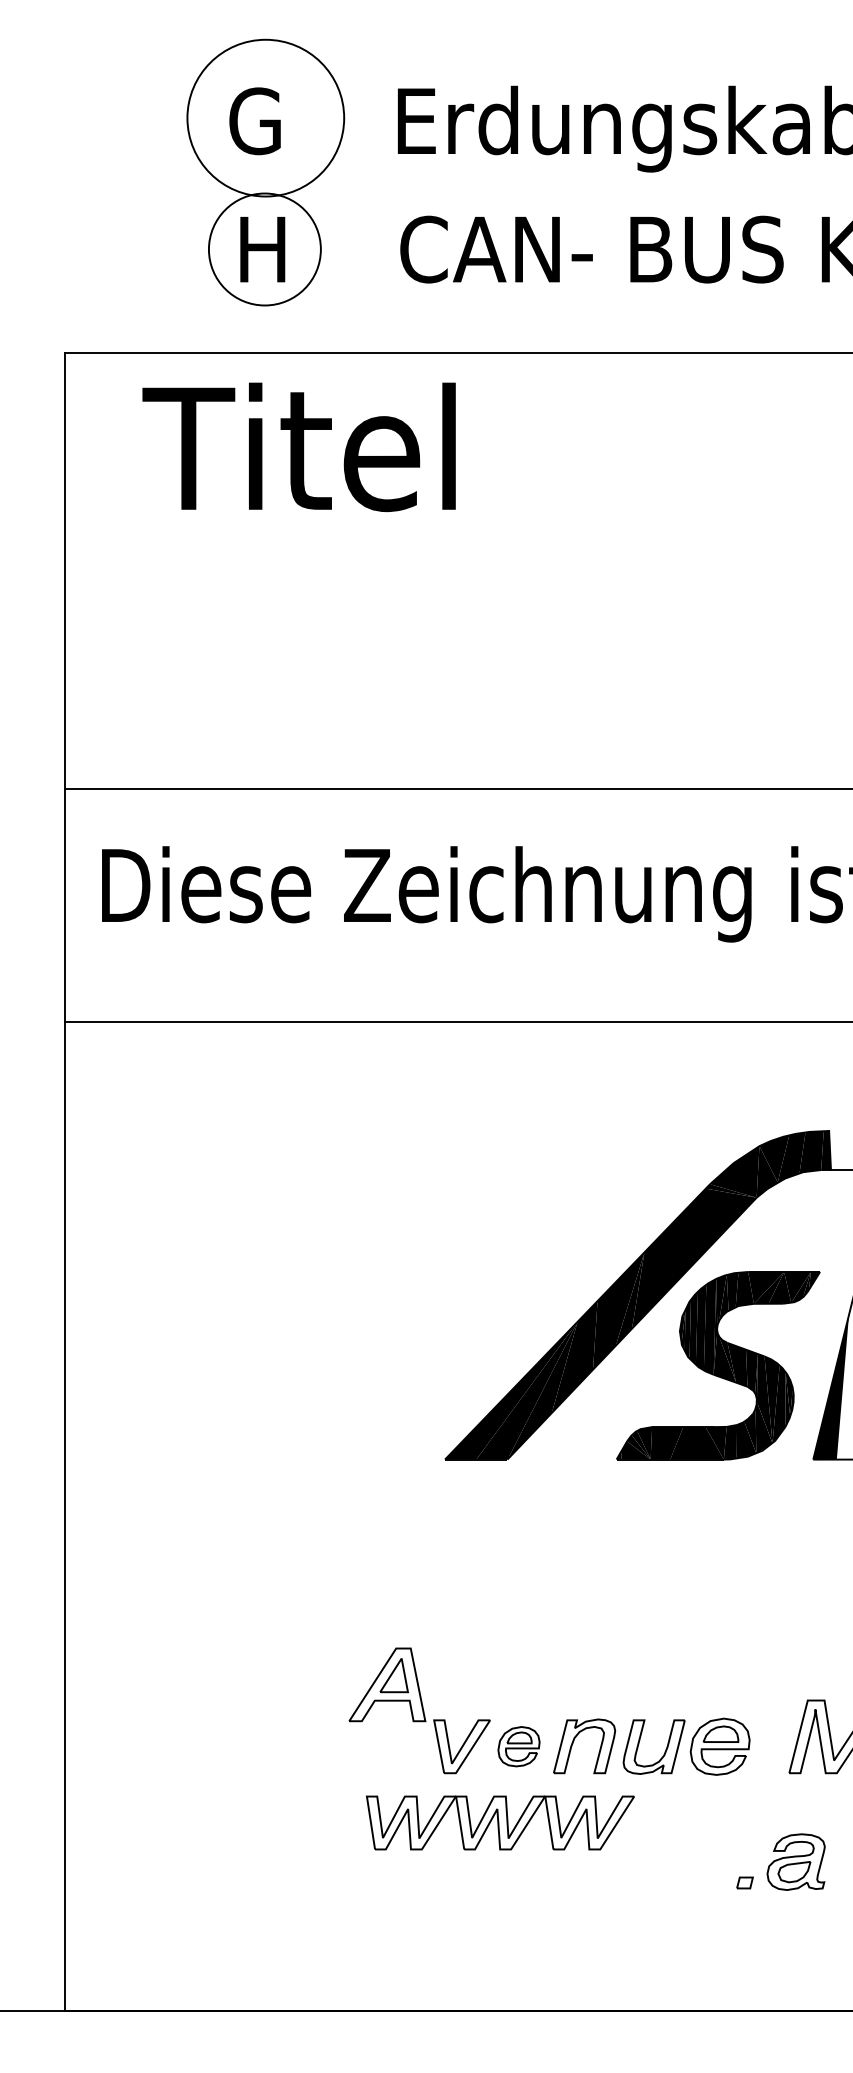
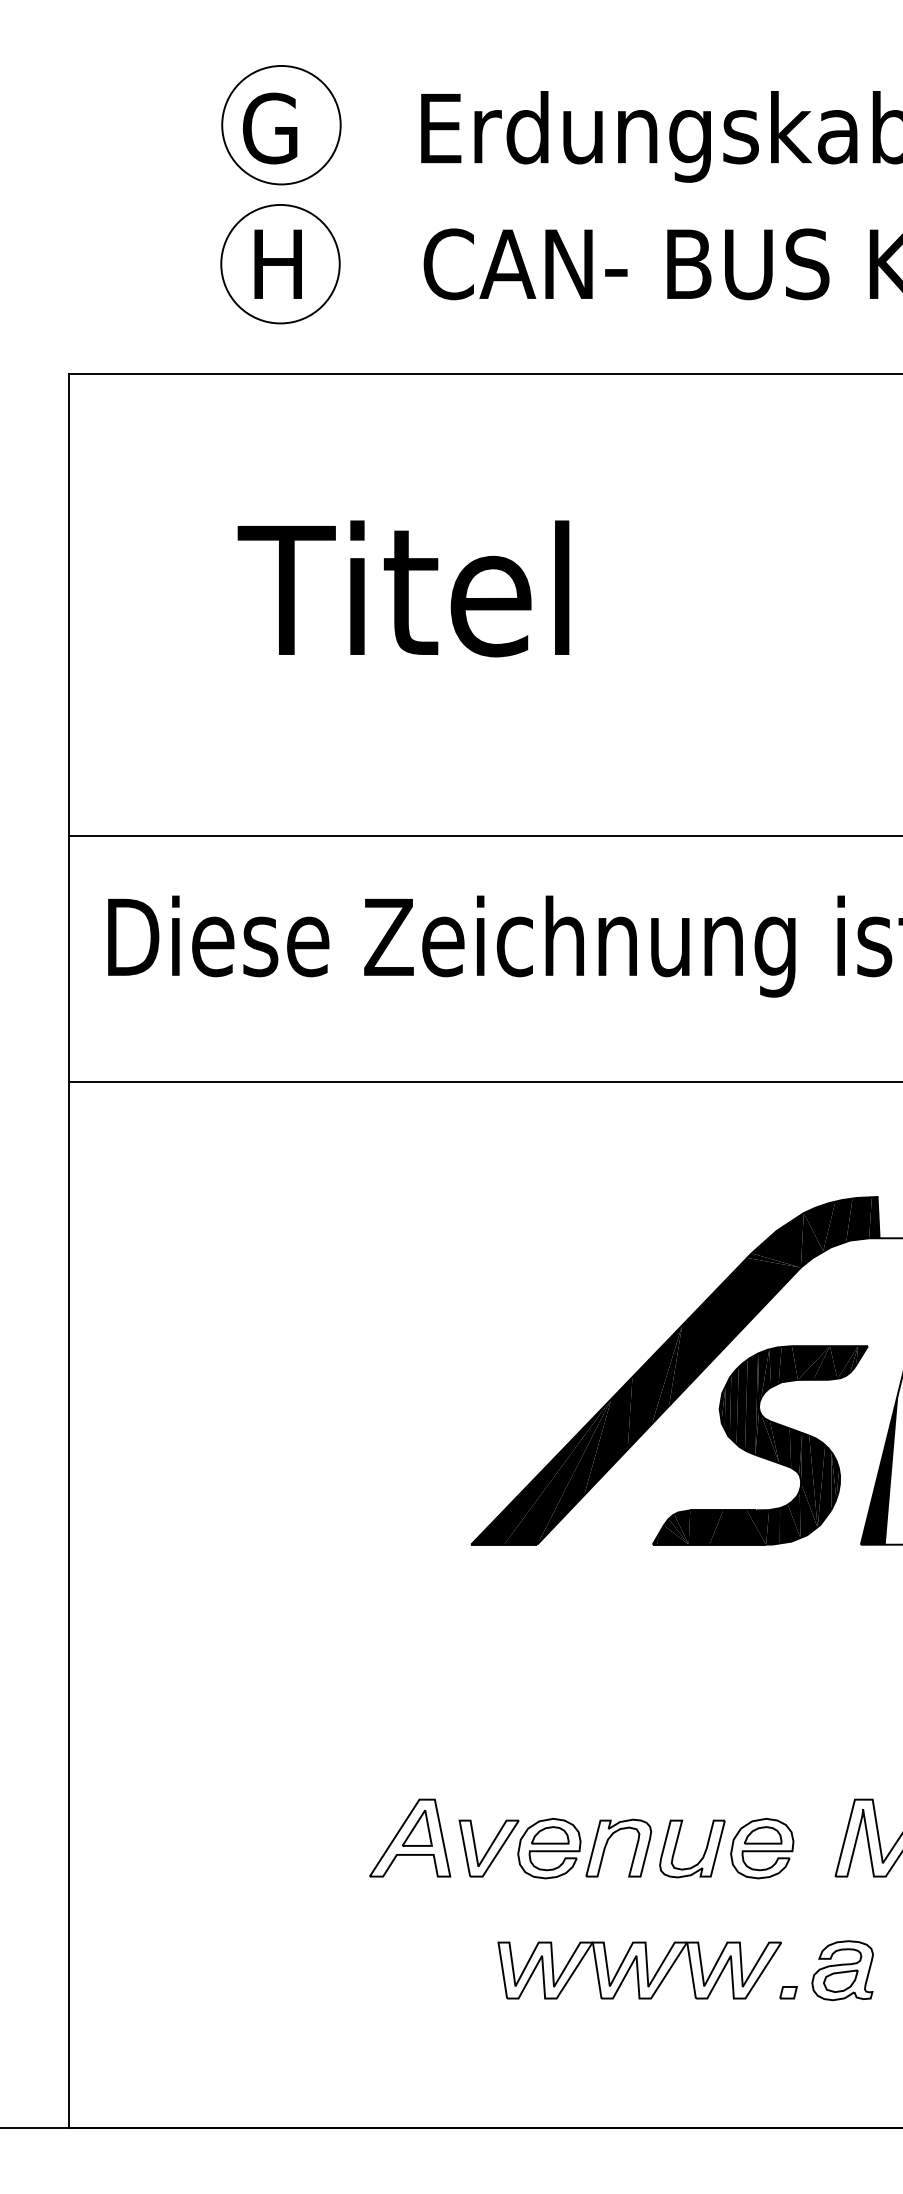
circle: (265, 118) -> (281, 125), size x0.71
text: (298, 447) -> (402, 589), moved
part: (387, 1684) -> (410, 1837), moved
part: (518, 1746) -> (548, 1848), size x1.43
part: (500, 1822) -> (639, 1970), moved

